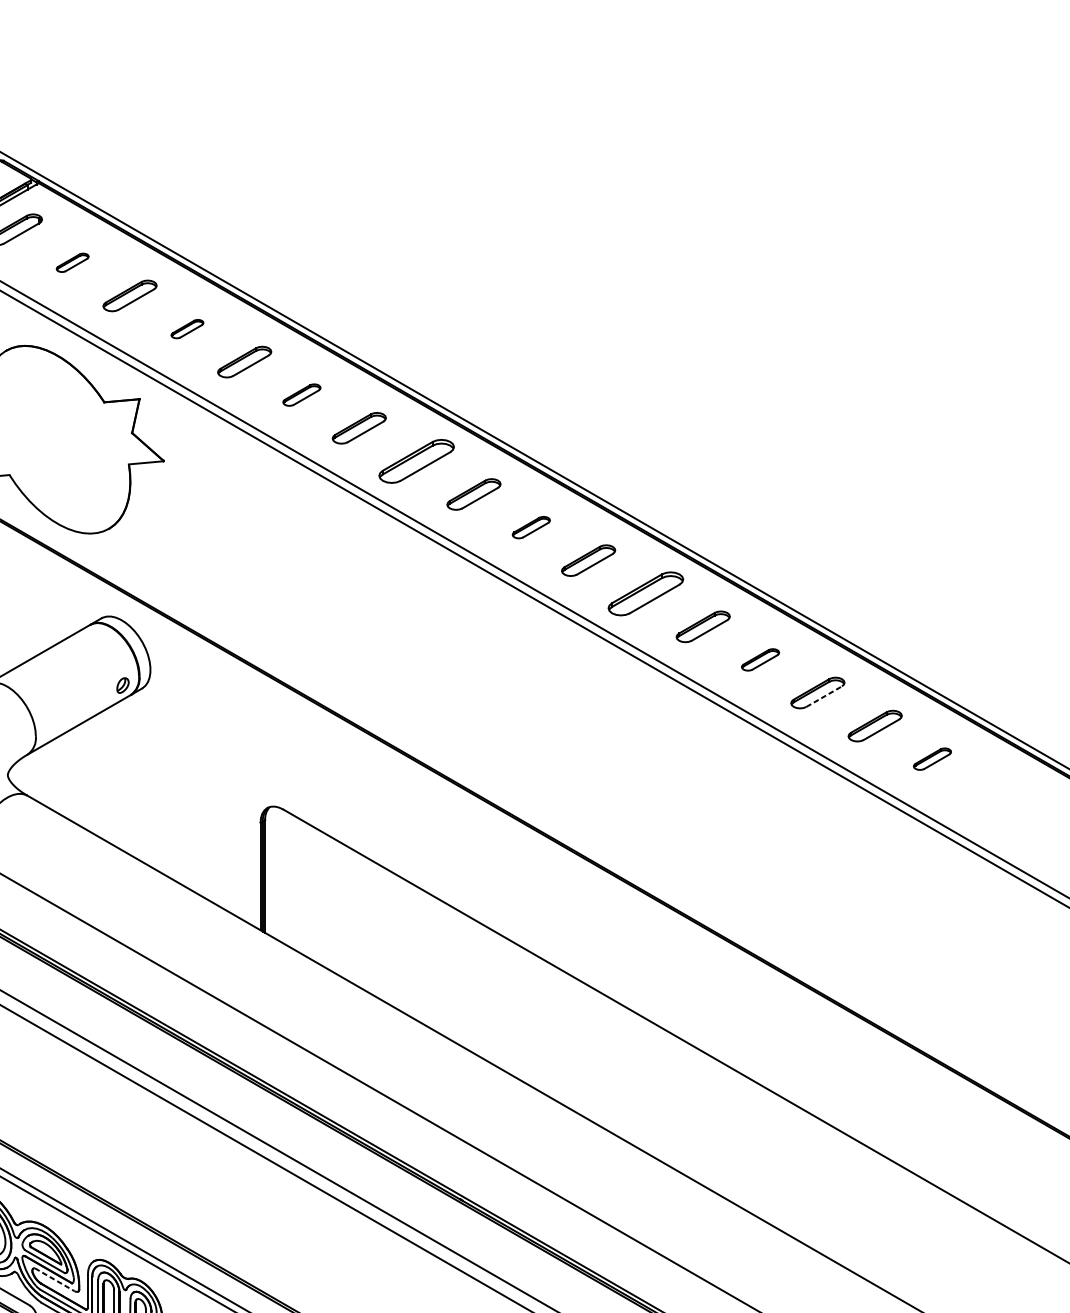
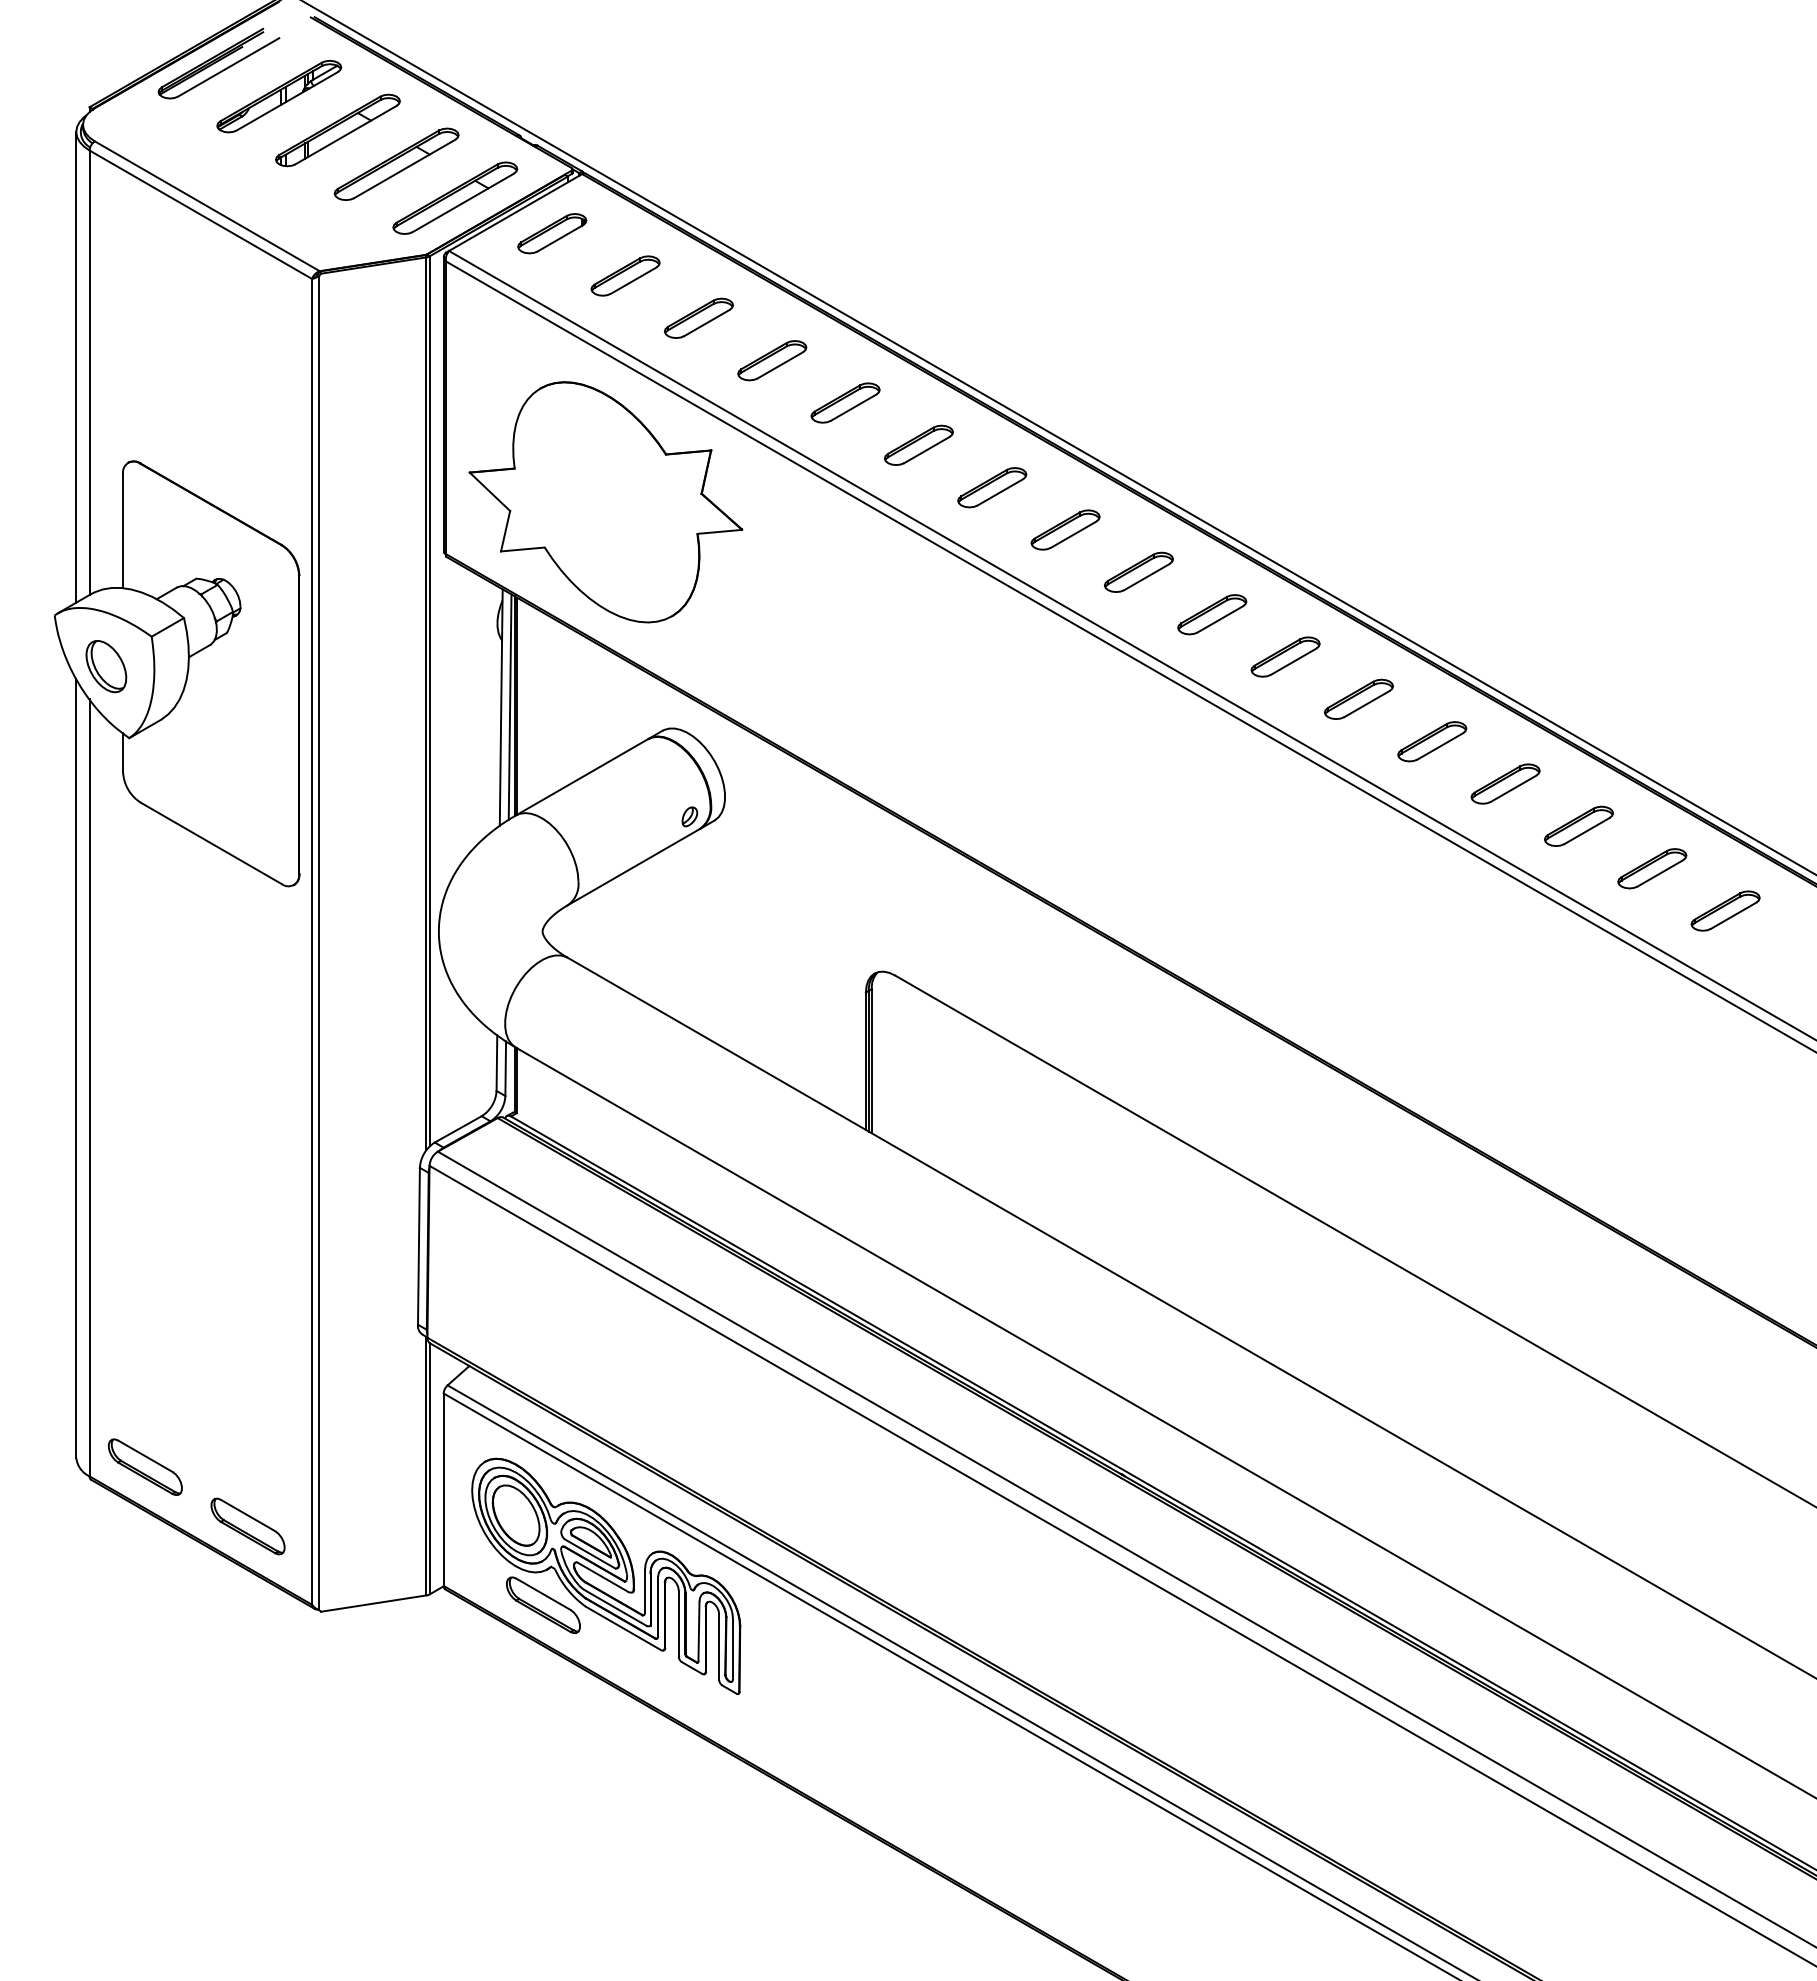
part: (72, 262) -> (625, 275), size x1.67
part: (187, 328) -> (772, 360), size x1.67
part: (301, 394) -> (918, 444), size x1.43
part: (416, 460) -> (1065, 529), size x0.71
part: (531, 527) -> (1212, 614), size x1.43
part: (645, 593) -> (1358, 698), size x0.71
part: (760, 659) -> (1505, 783), size x1.43
line: (824, 696) -> (1587, 830), dashed -> solid
part: (932, 758) -> (1725, 910), size x1.43
line: (55, 1280) -> (603, 1577), dashed -> solid

